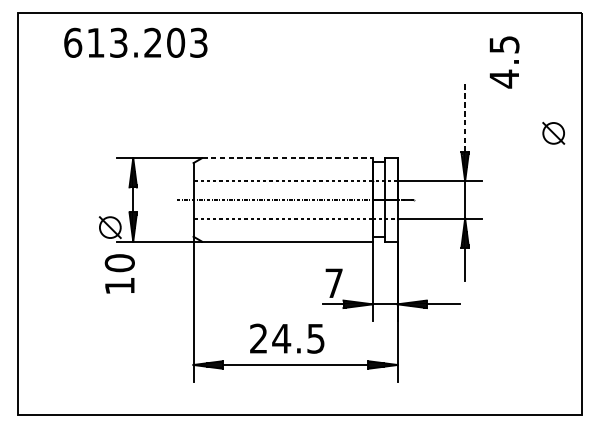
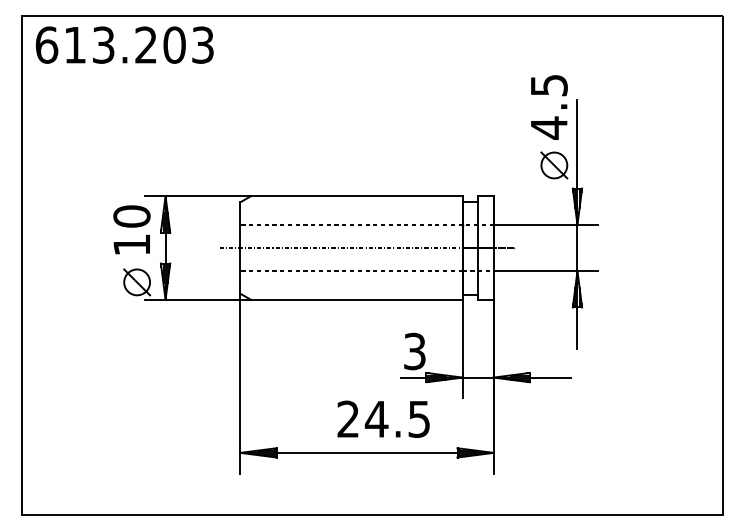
text: (135, 42) -> (124, 44), moved
text: (504, 62) -> (549, 107), moved
line: (465, 115) -> (577, 143), dashed -> solid
part: (553, 133) -> (554, 165), moved
line: (287, 158) -> (356, 196), dashed -> solid
text: (119, 273) -> (131, 229), moved
text: (333, 283) -> (414, 351), 7 -> 3
text: (287, 338) -> (383, 418), moved

